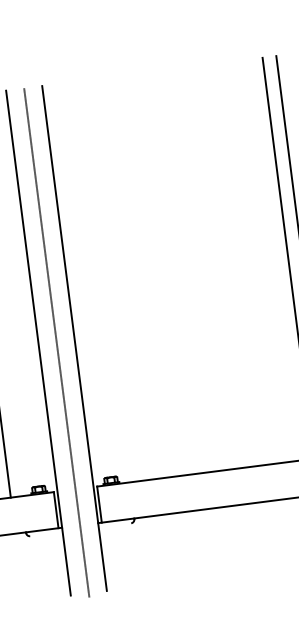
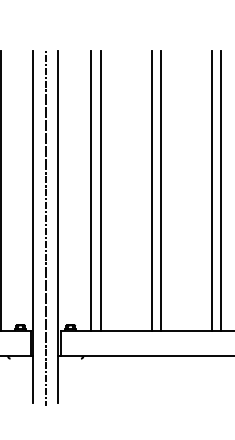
line: (215, 267) -> (161, 190), added
line: (201, 268) -> (151, 190), added
line: (128, 278) -> (100, 190), added
line: (115, 279) -> (91, 190), added

